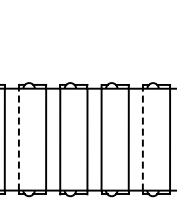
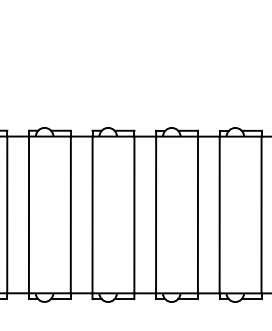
line: (18, 139) -> (28, 214), dashed -> solid
line: (142, 139) -> (219, 214), dashed -> solid

